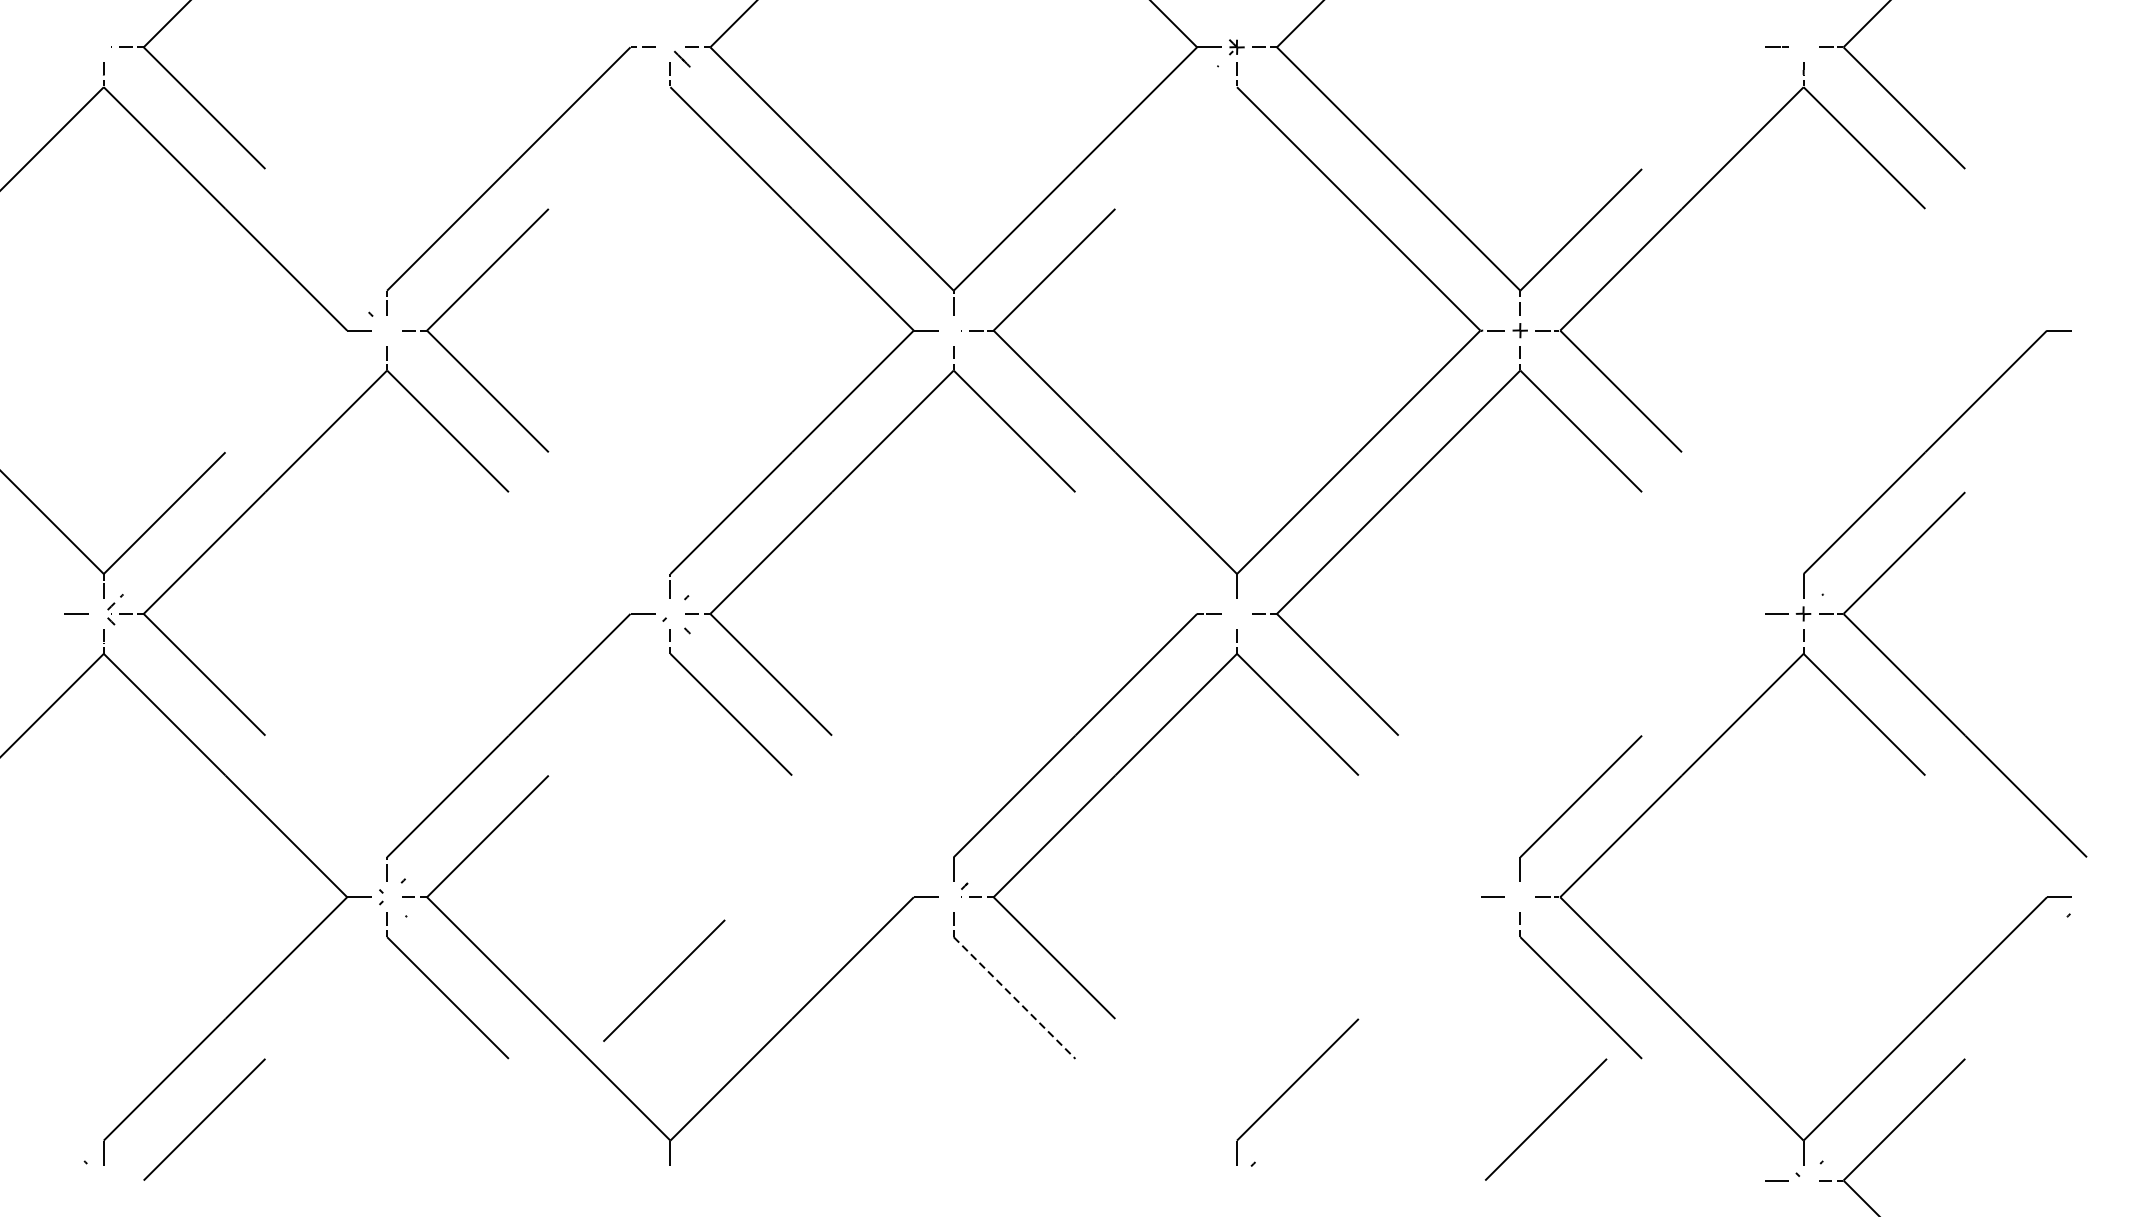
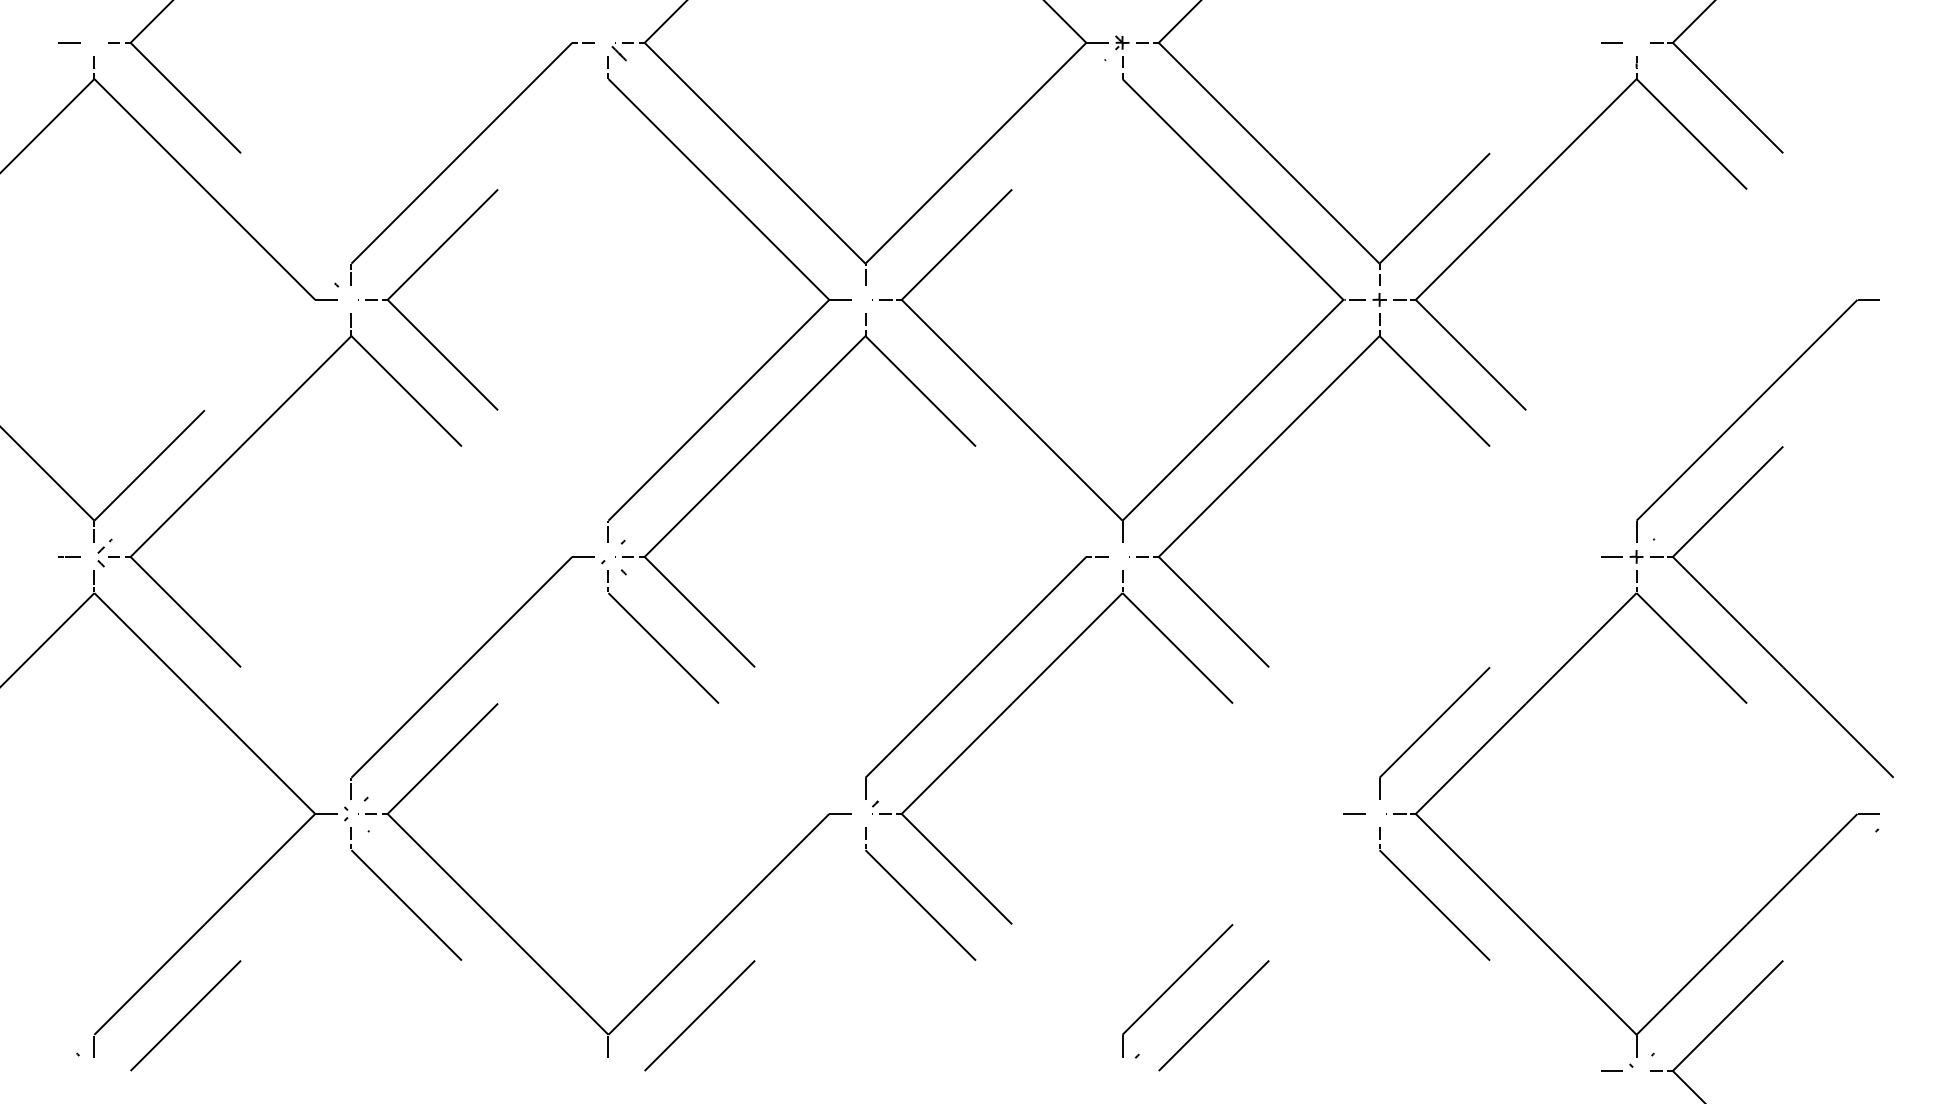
line: (76, 46) -> (69, 42), added
line: (663, 980) -> (699, 1015), moved
line: (1015, 998) -> (921, 905), dashed -> solid
line: (1545, 1119) -> (1213, 1015), moved

